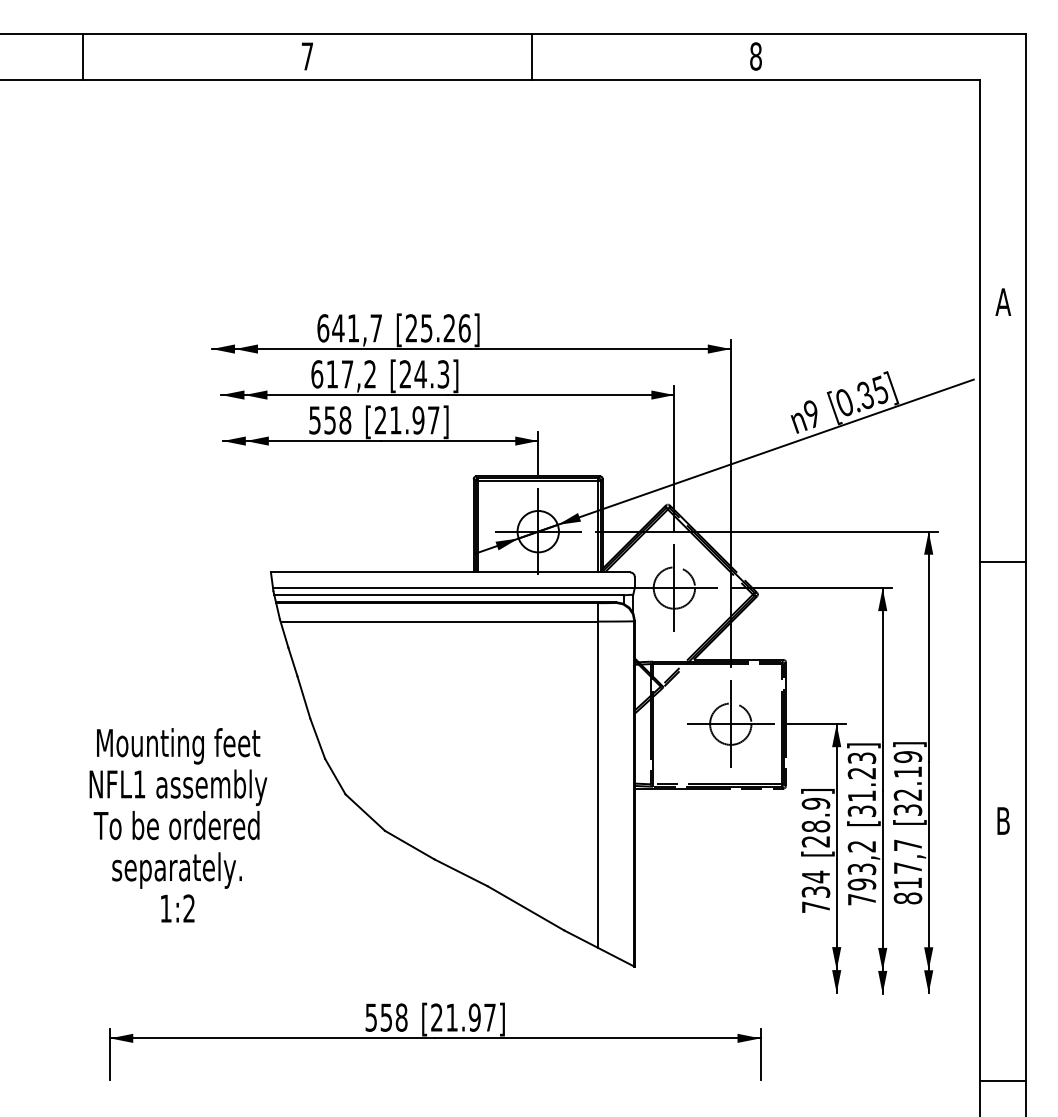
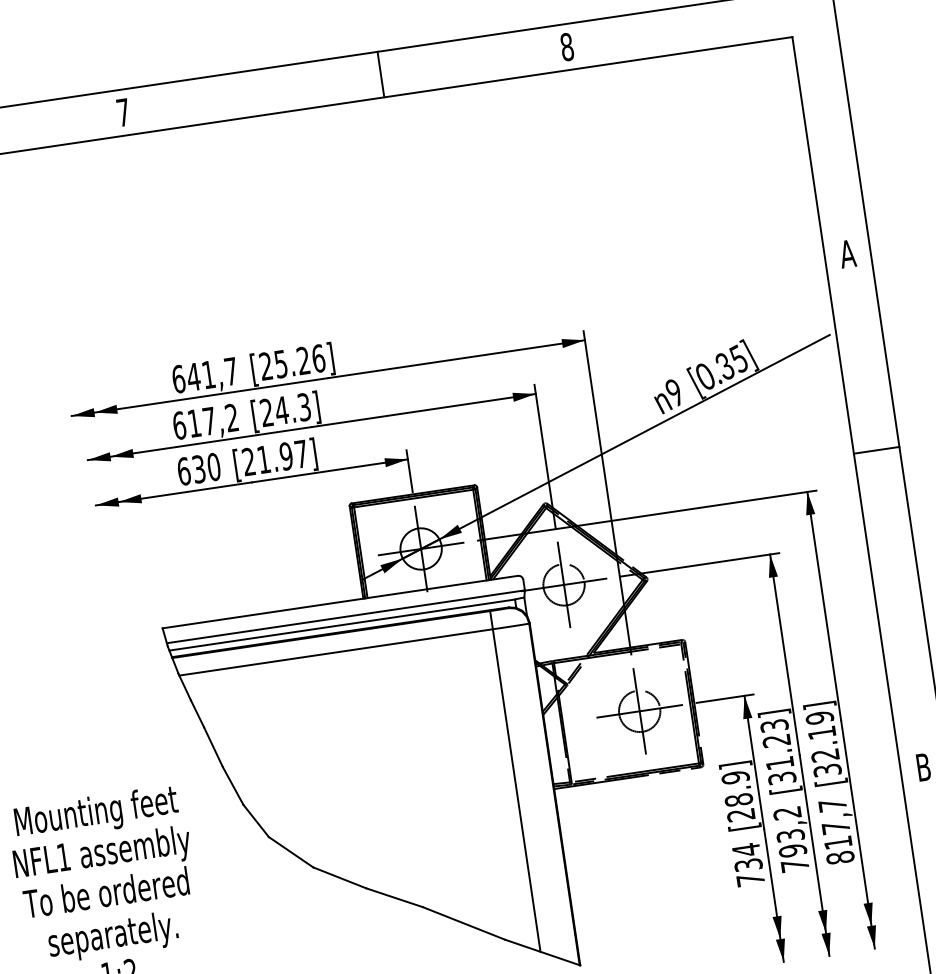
line: (531, 56) -> (380, 74), moved
text: (330, 420) -> (199, 469), 558 -> 630
line: (1003, 561) -> (876, 450), moved

